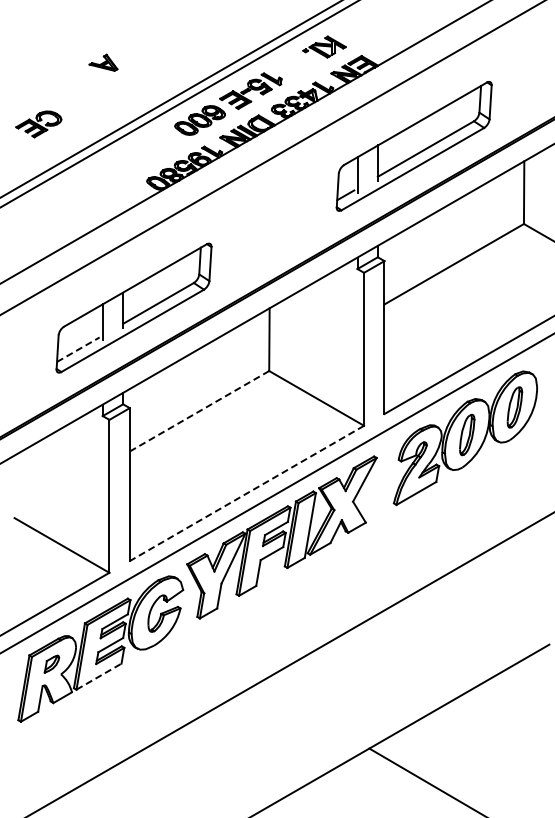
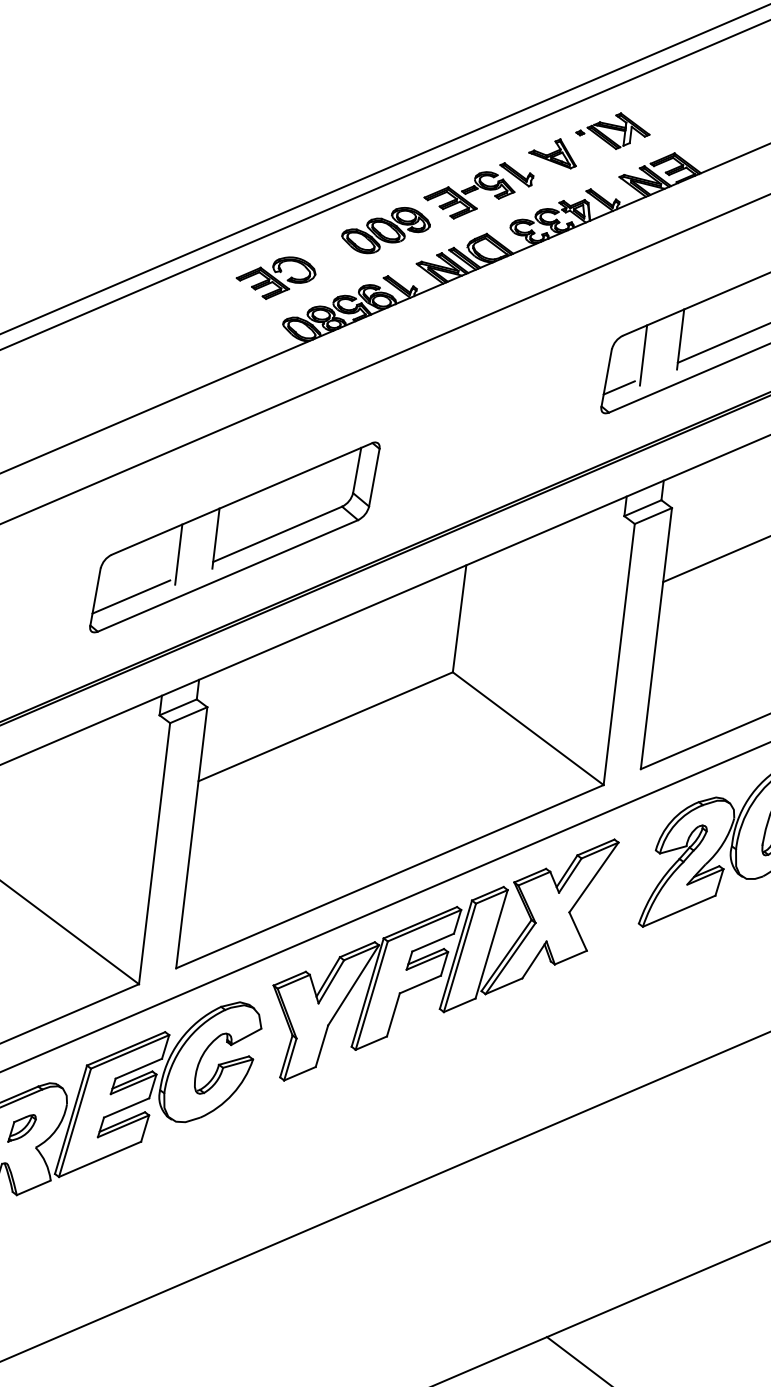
part: (103, 62) -> (553, 151), moved
part: (38, 124) -> (275, 277), moved
line: (78, 349) -> (131, 596), dashed -> solid
line: (199, 411) -> (325, 727), dashed -> solid
line: (246, 493) -> (389, 876), dashed -> solid
line: (99, 676) -> (100, 1159), dashed -> solid

